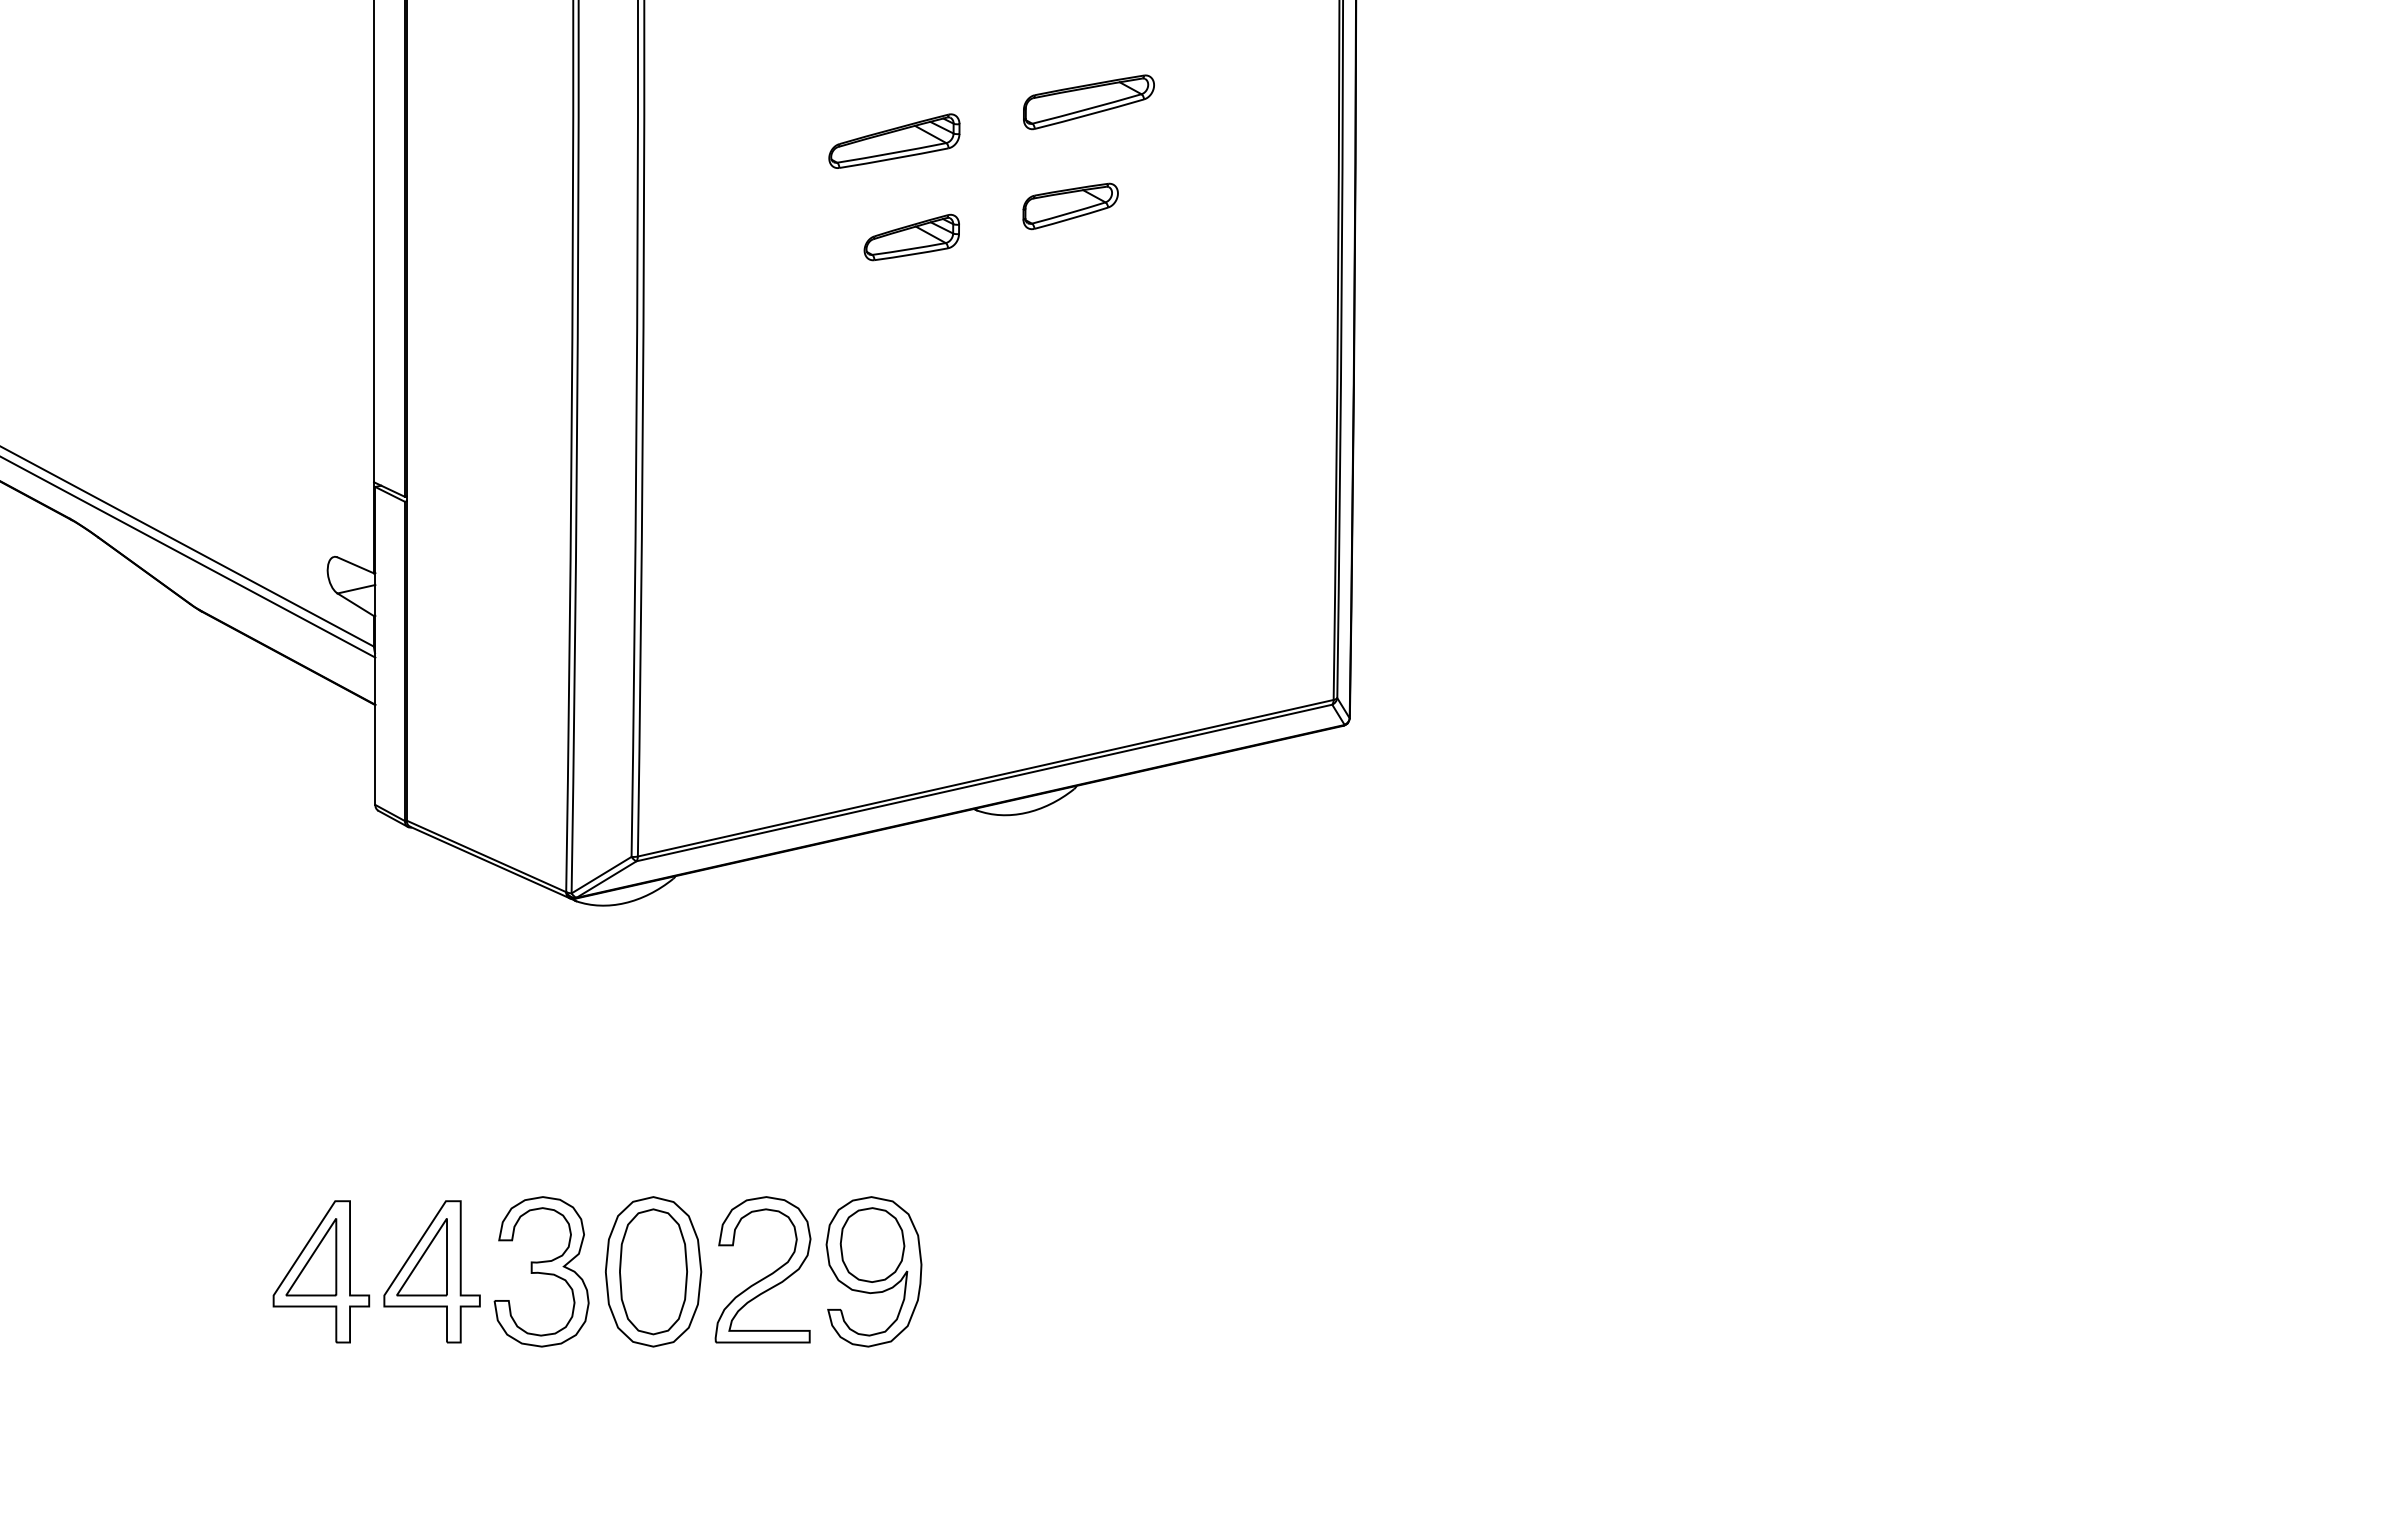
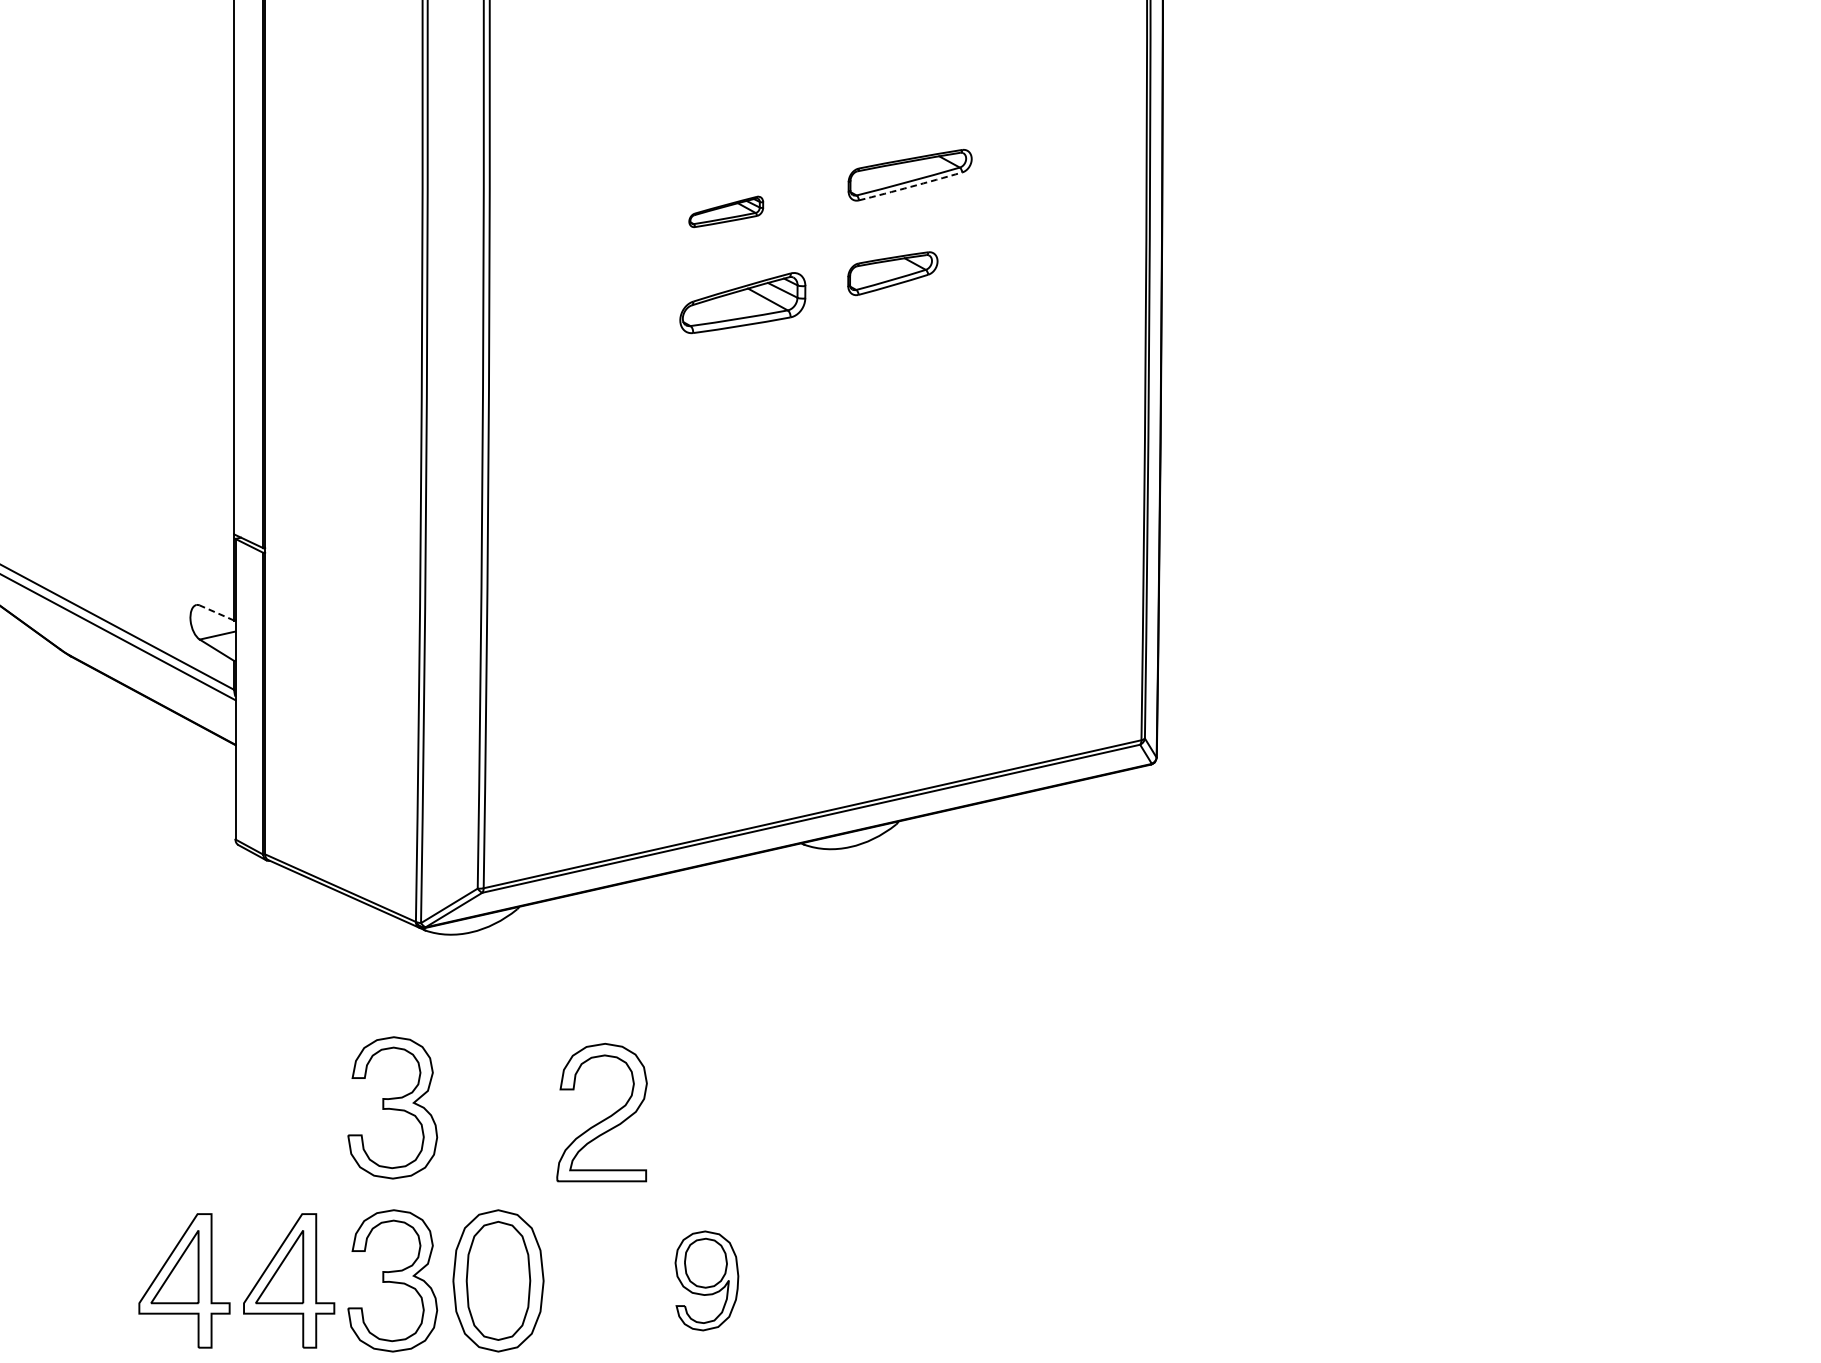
arc: (1089, 114) -> (910, 186), solid -> dashed
part: (894, 140) -> (726, 211), size x0.6
part: (911, 237) -> (742, 303), size x1.4
line: (355, 565) -> (216, 613), solid -> dashed
part: (541, 1088) -> (392, 1107), added
part: (873, 1271) -> (706, 1280), size x0.7
part: (765, 1276) -> (604, 1118), moved

